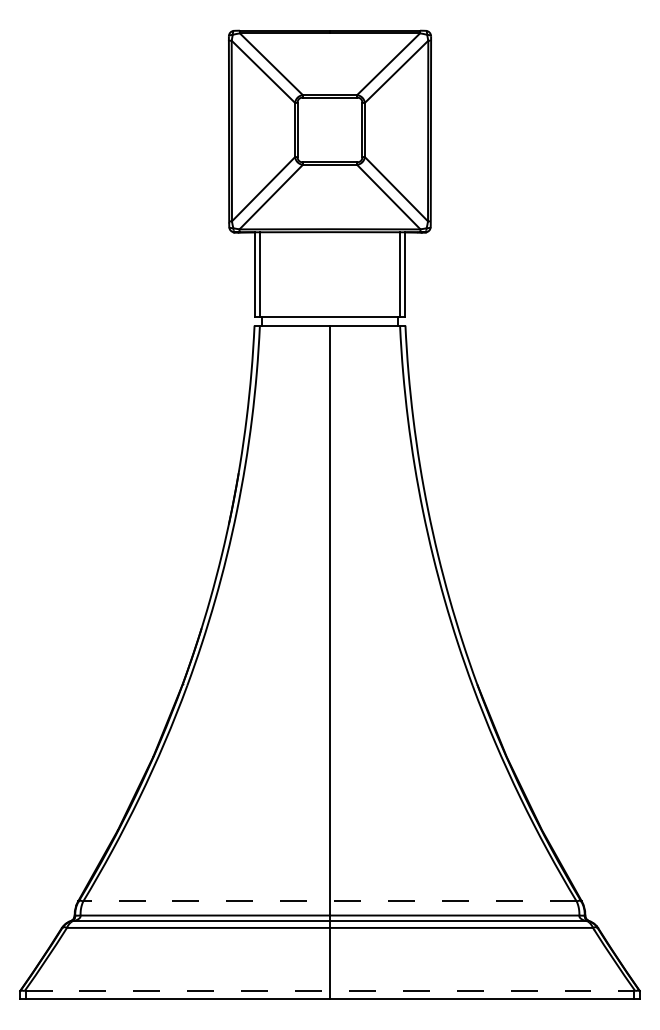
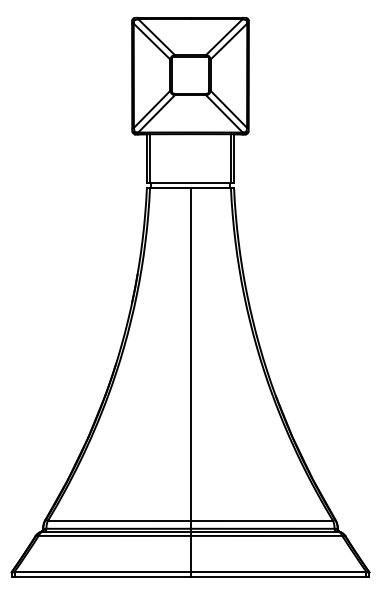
line: (328, 901) -> (189, 520), dashed -> solid
line: (330, 991) -> (190, 572), dashed -> solid

